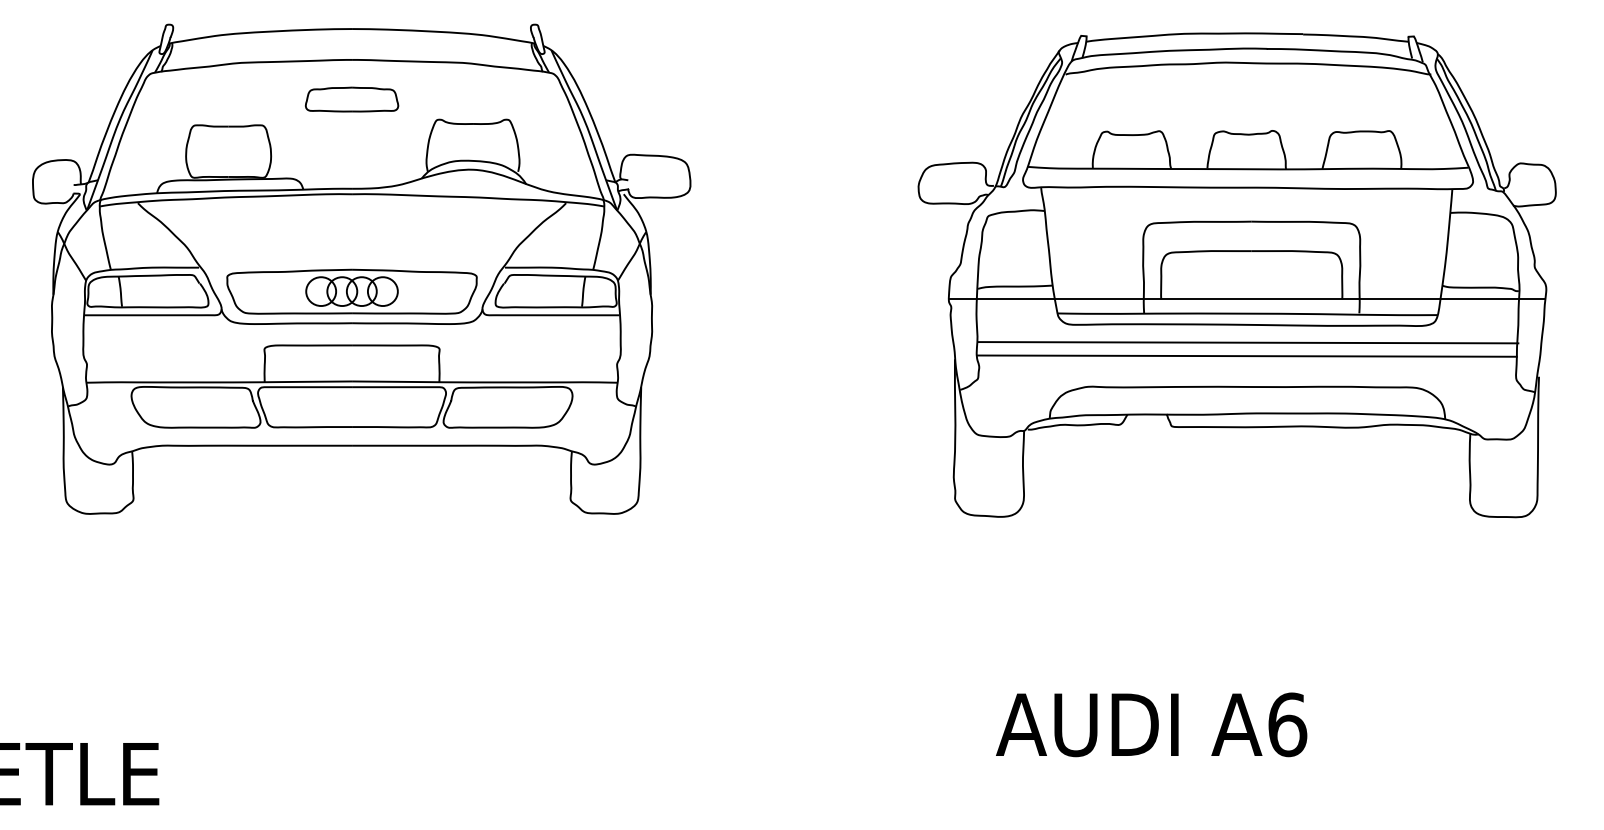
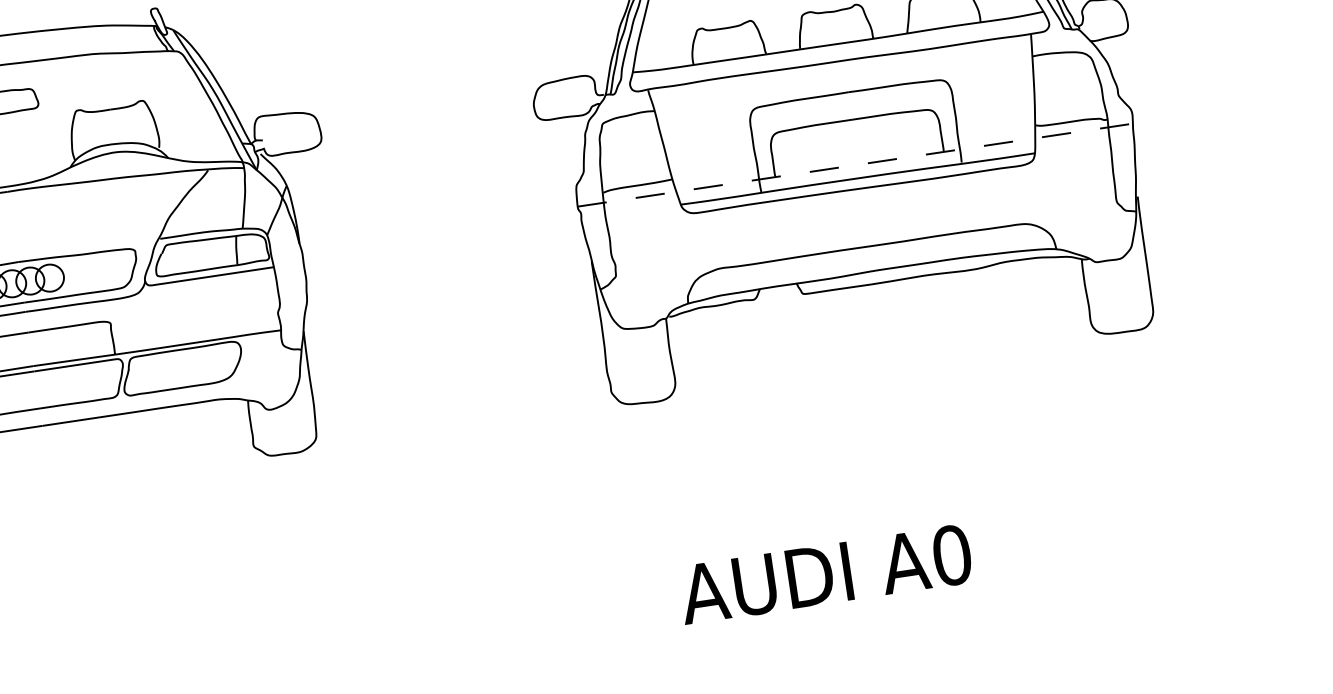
line: (1247, 299) -> (855, 165), solid -> dashed
line: (1248, 342) -> (862, 205), removed
line: (1246, 355) -> (862, 217), removed
text: (1287, 724) -> (952, 555), A6 -> A0

